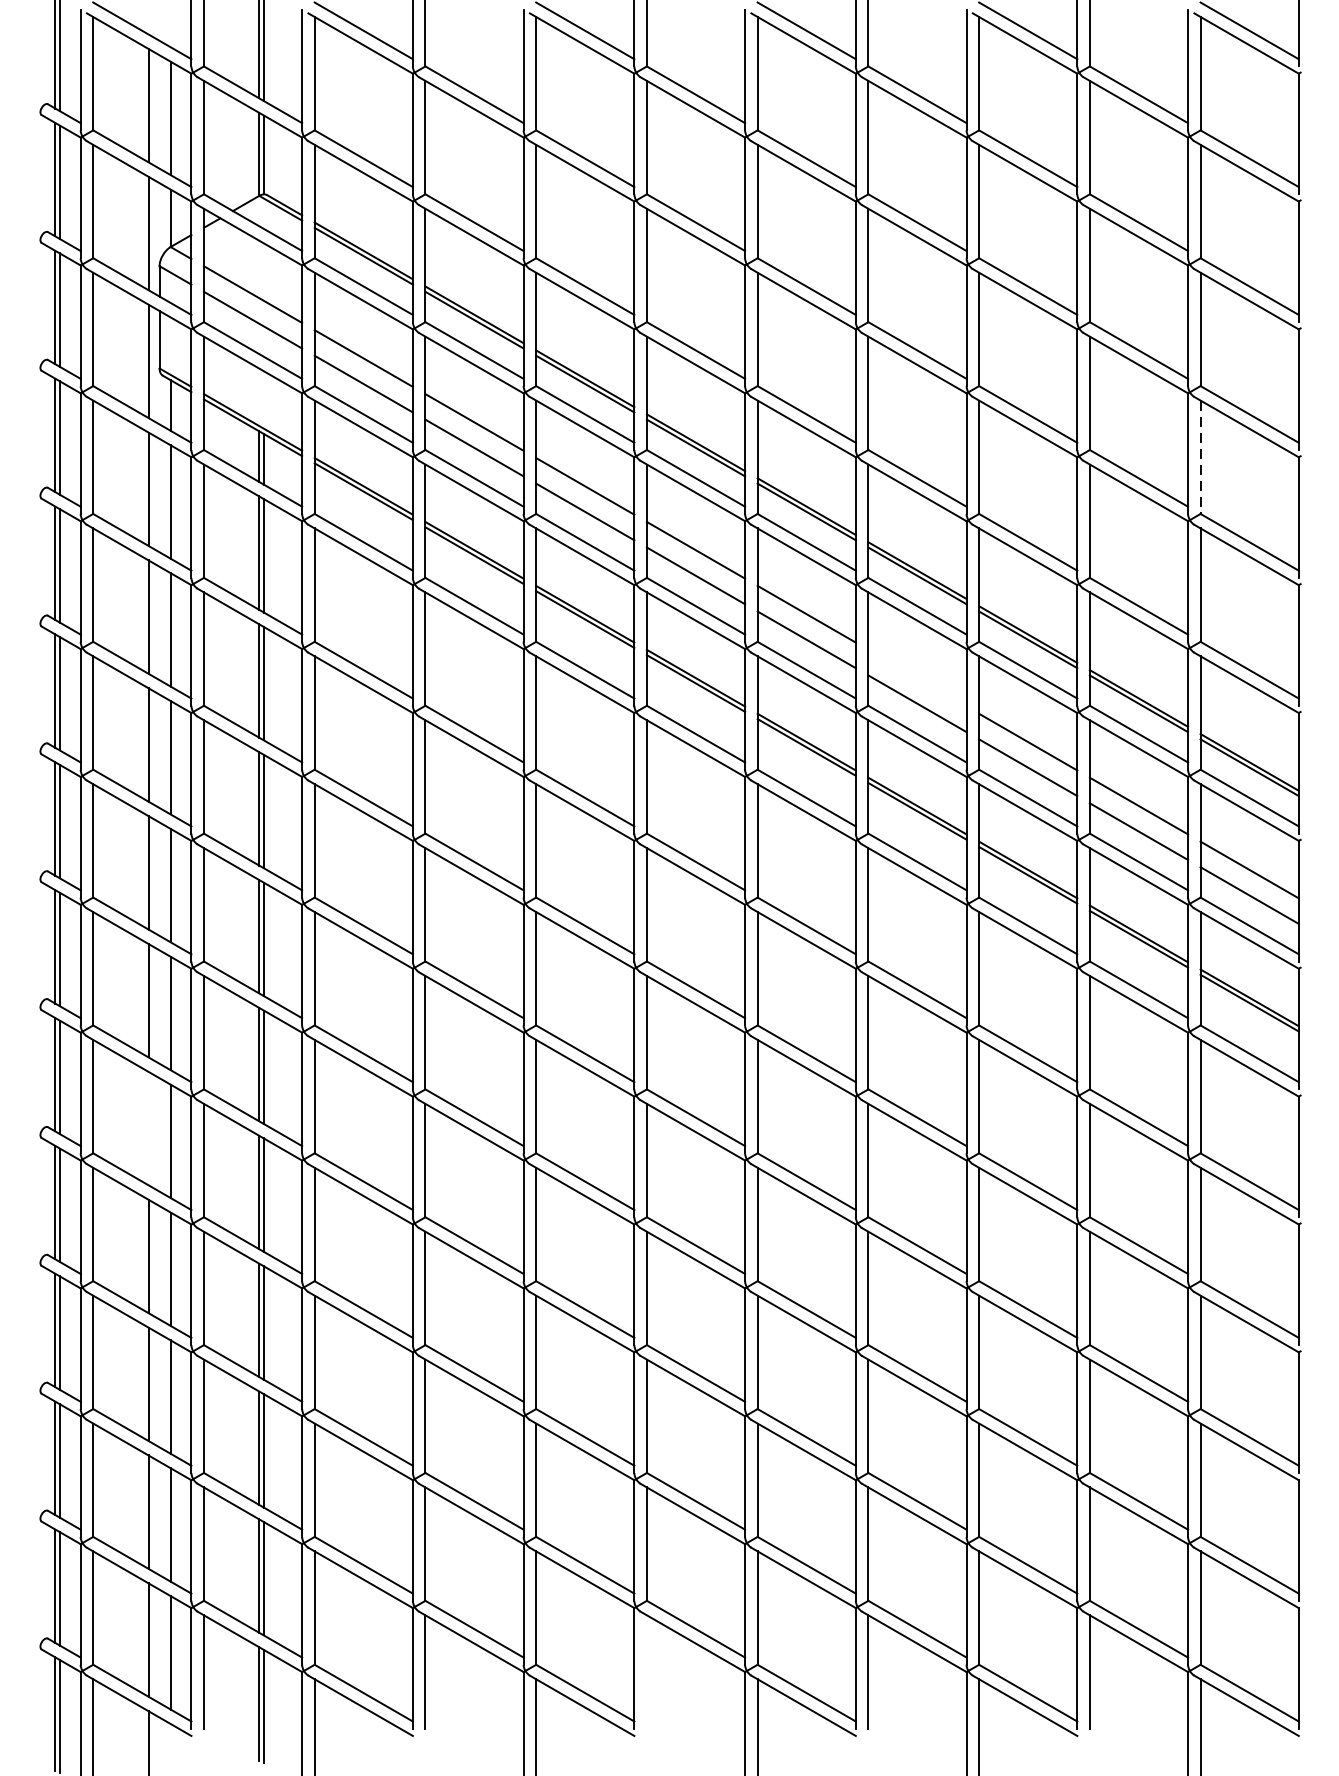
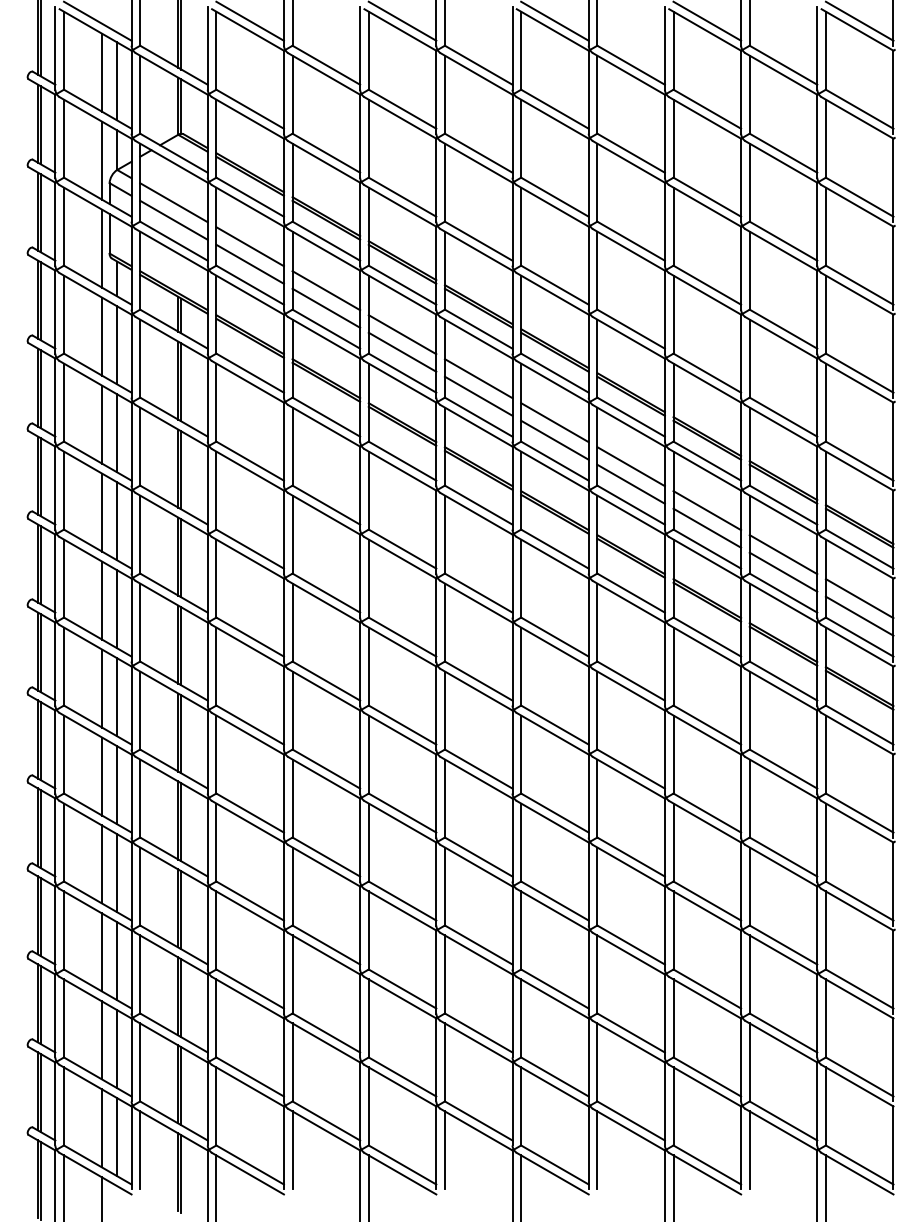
line: (1199, 458) -> (825, 315), dashed -> solid
line: (916, 677) -> (630, 466), added
line: (149, 1128) -> (102, 776), added
line: (646, 1672) -> (444, 1150), added

